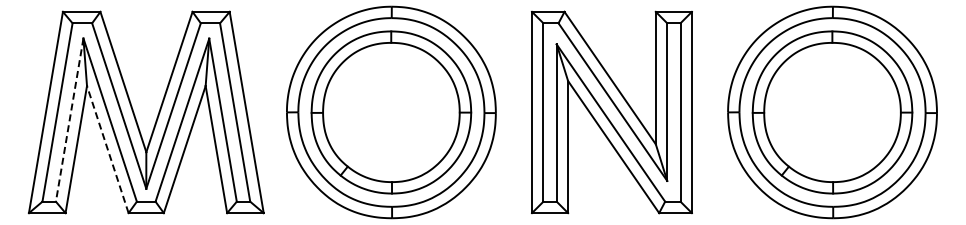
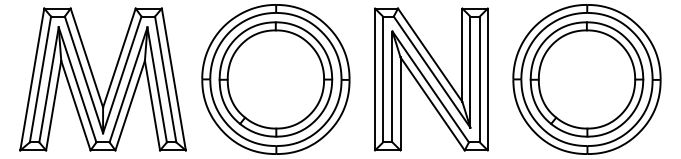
line: (69, 120) -> (48, 85), dashed -> solid
line: (107, 149) -> (75, 105), dashed -> solid

